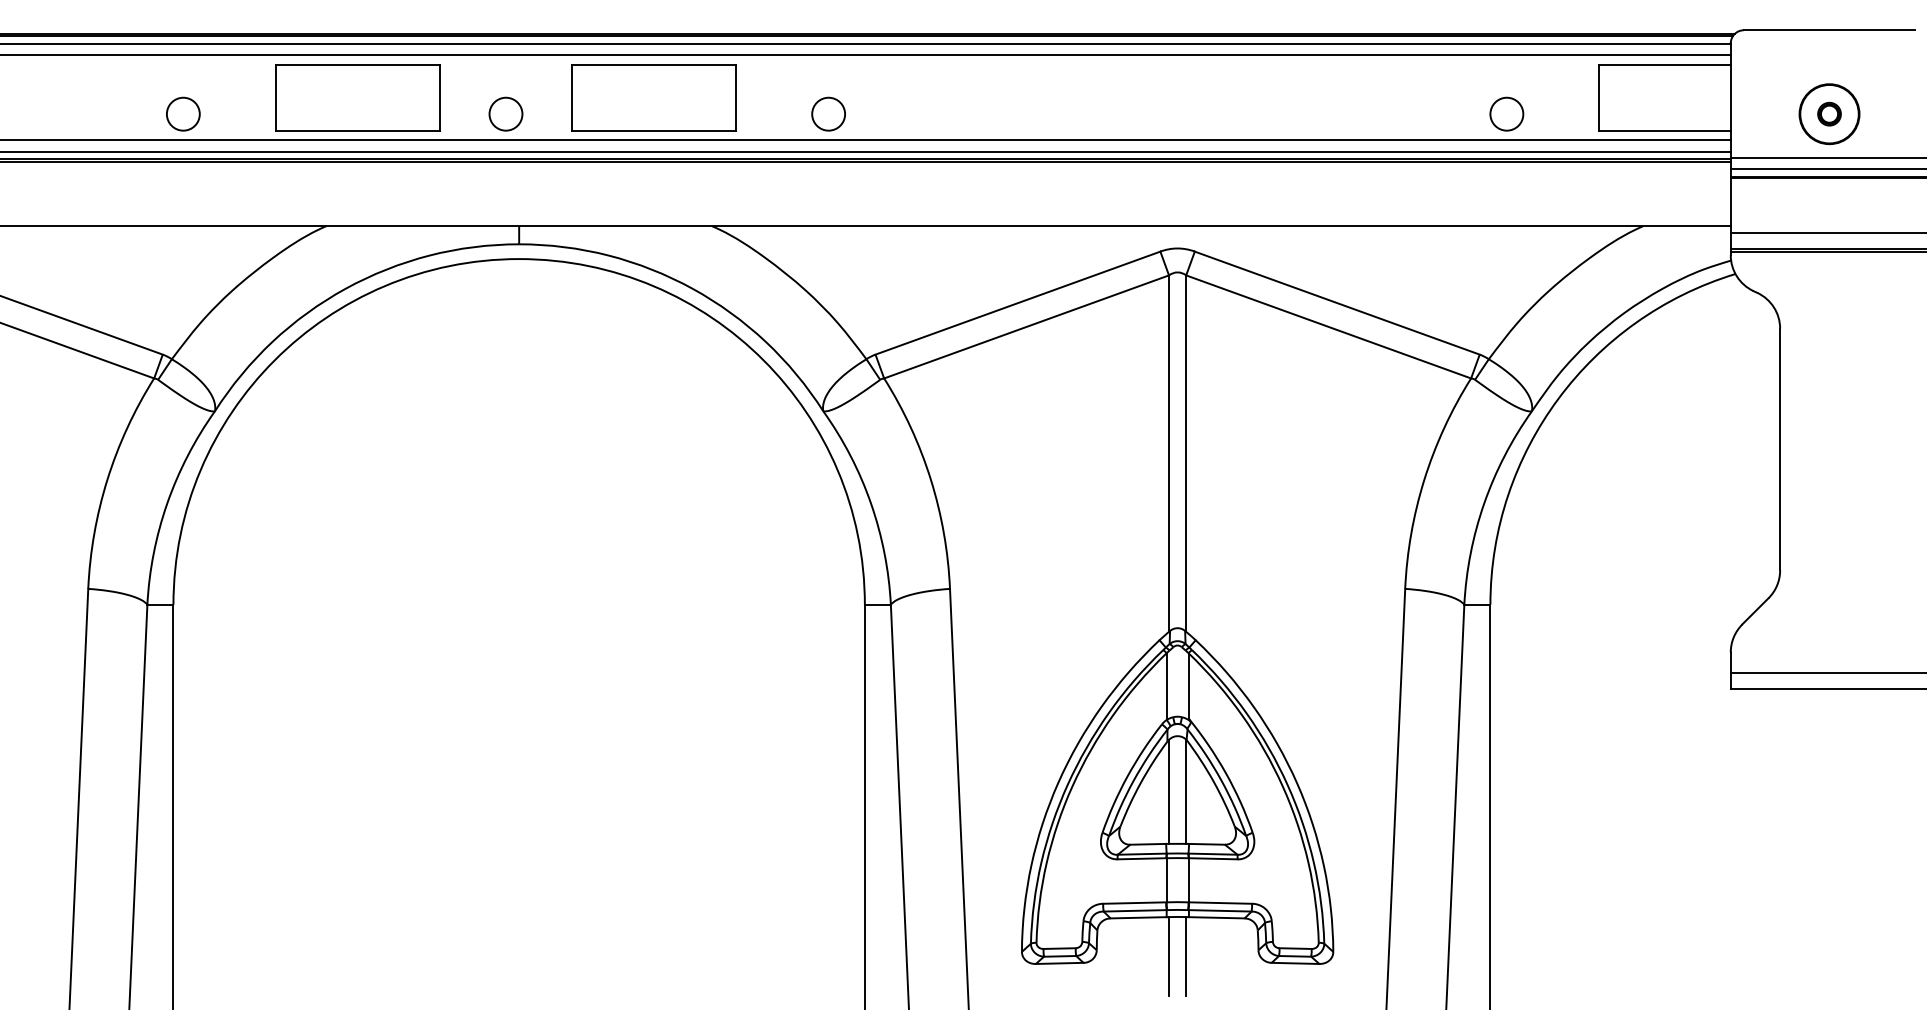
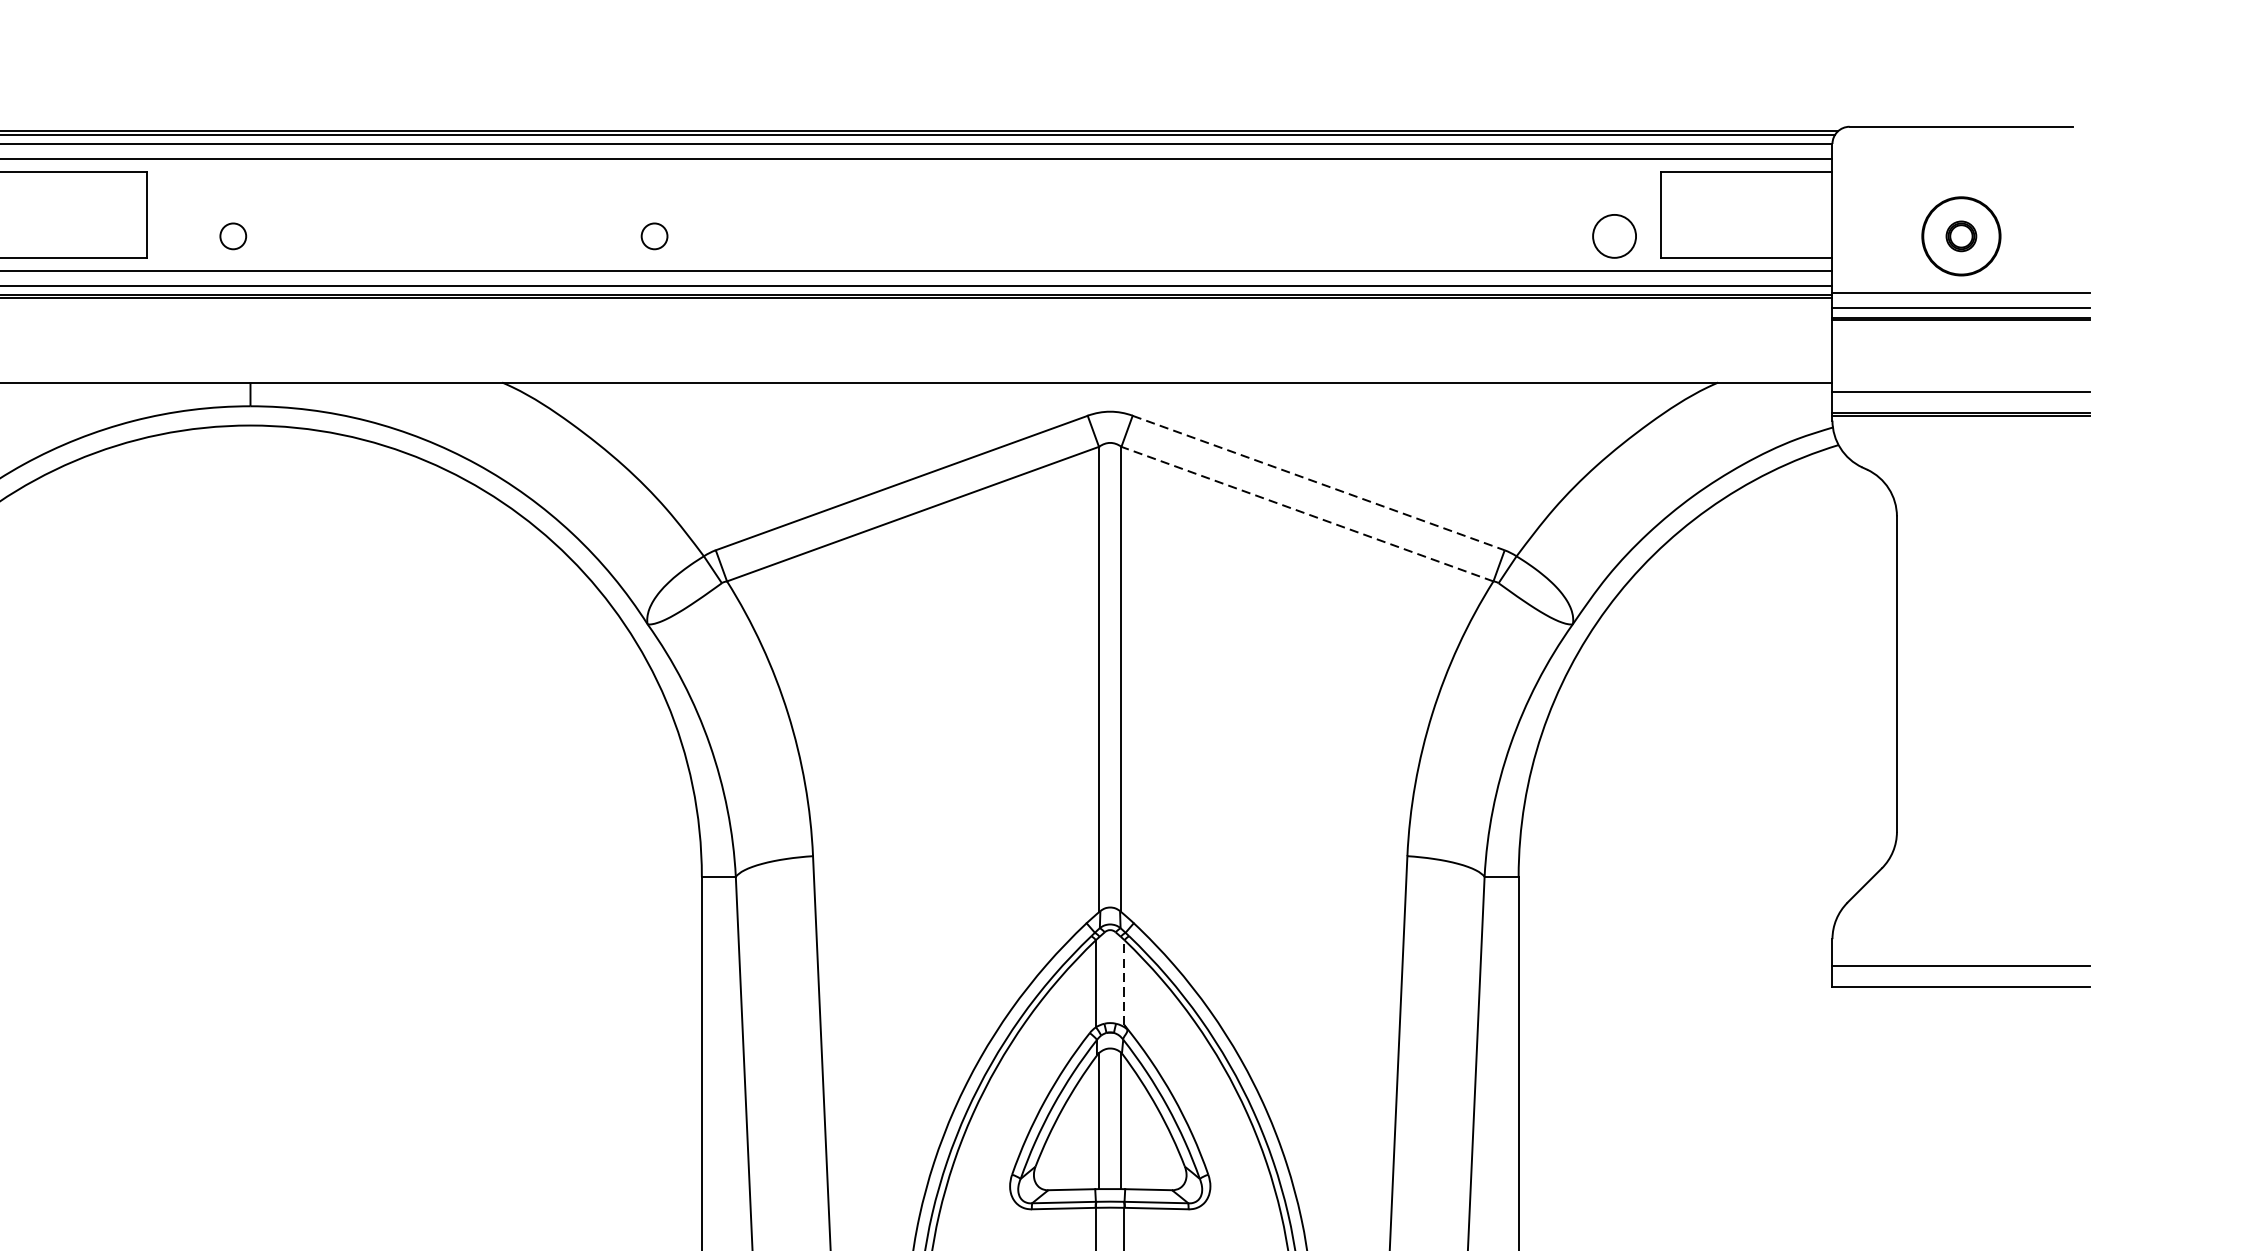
part: (653, 97) -> (425, 214), removed
circle: (505, 113) -> (232, 235), size x0.6
circle: (828, 113) -> (654, 235), size x0.6
circle: (1506, 113) -> (1614, 235), moved
line: (1337, 303) -> (1318, 483), solid -> dashed
line: (1328, 326) -> (1307, 513), solid -> dashed
line: (1188, 685) -> (1124, 982), solid -> dashed

